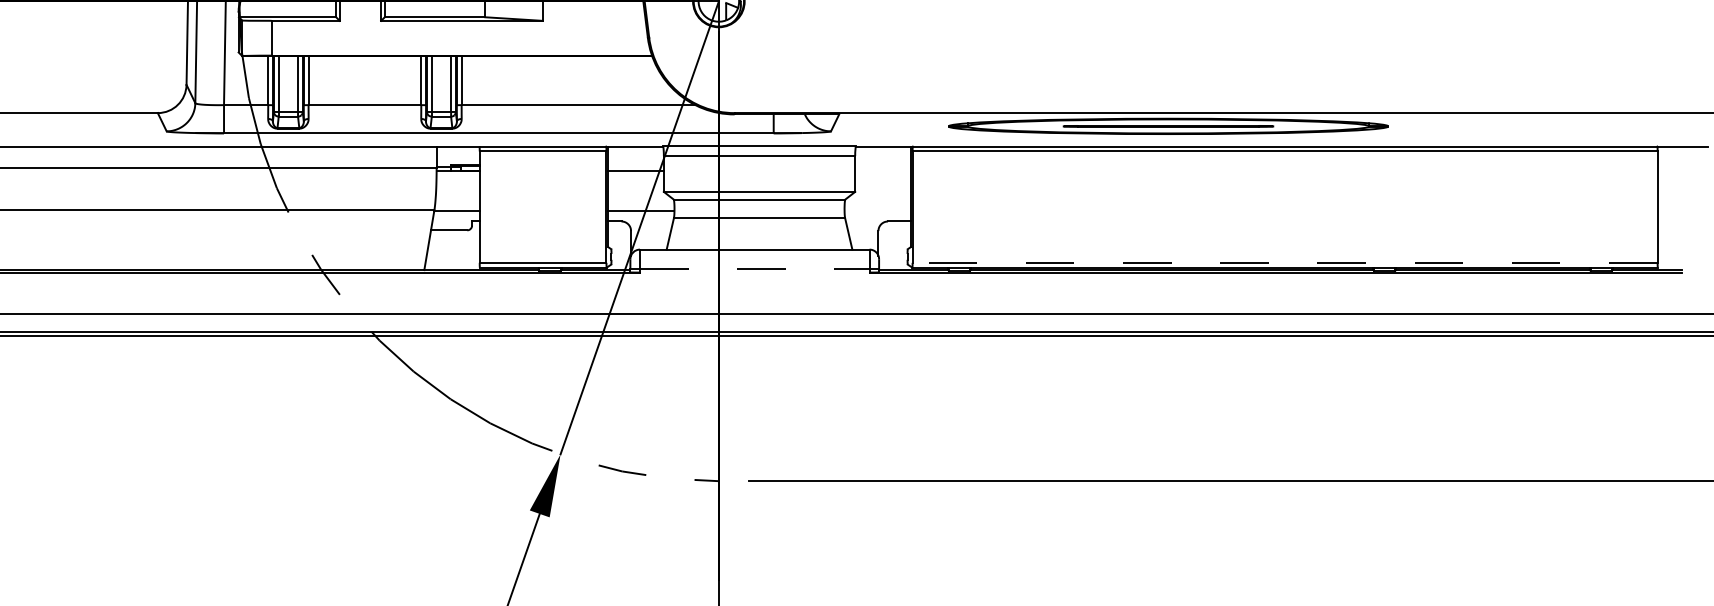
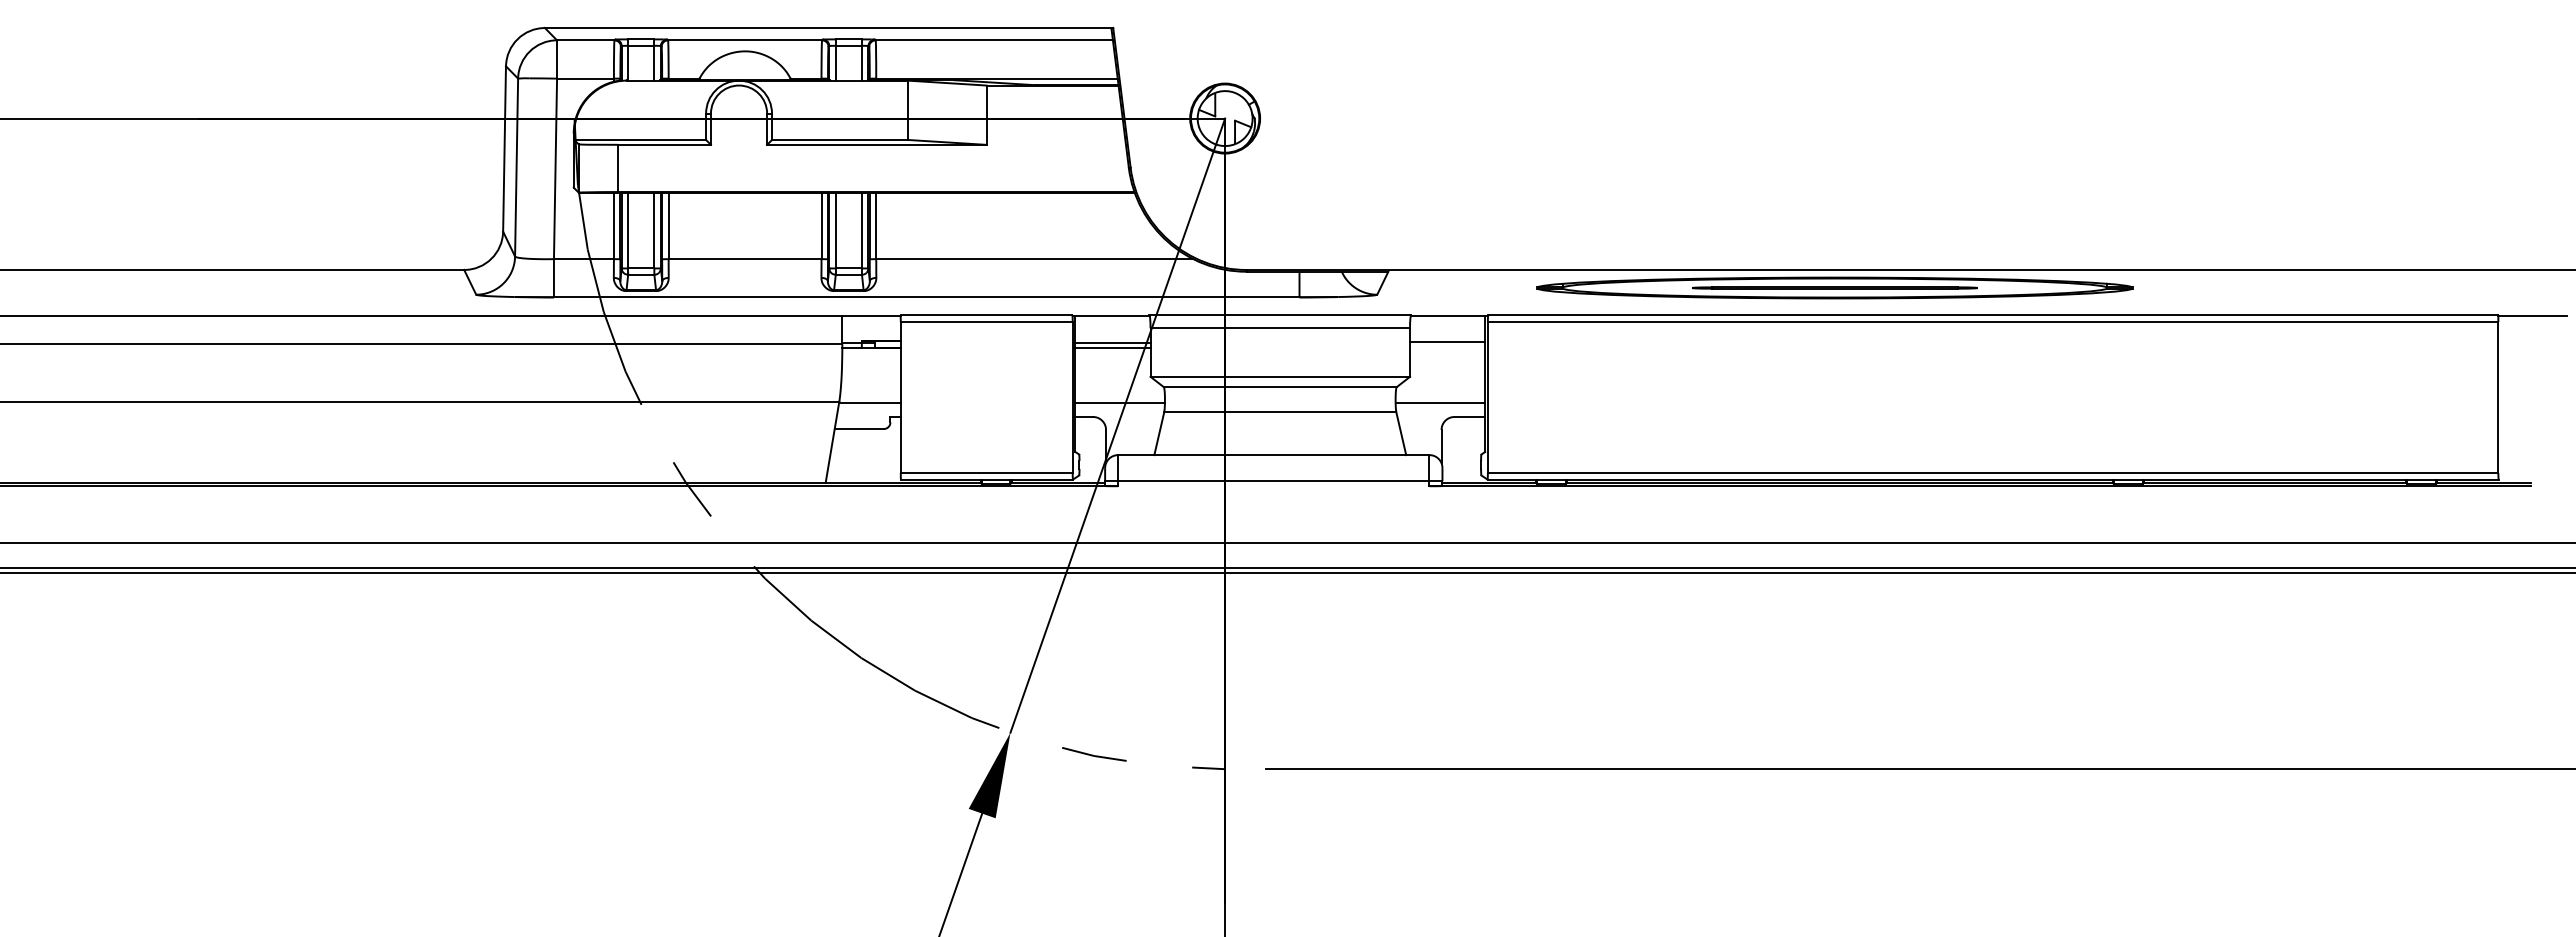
line: (882, 166) -> (1447, 342), added
line: (635, 167) -> (1112, 343), added
line: (877, 210) -> (1440, 402), added
line: (1284, 263) -> (1992, 473), dashed -> solid
line: (754, 269) -> (1273, 481), dashed -> solid

